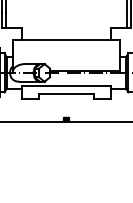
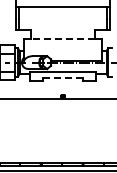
line: (65, 39) -> (62, 38), solid -> dashed
line: (67, 93) -> (63, 77), solid -> dashed

